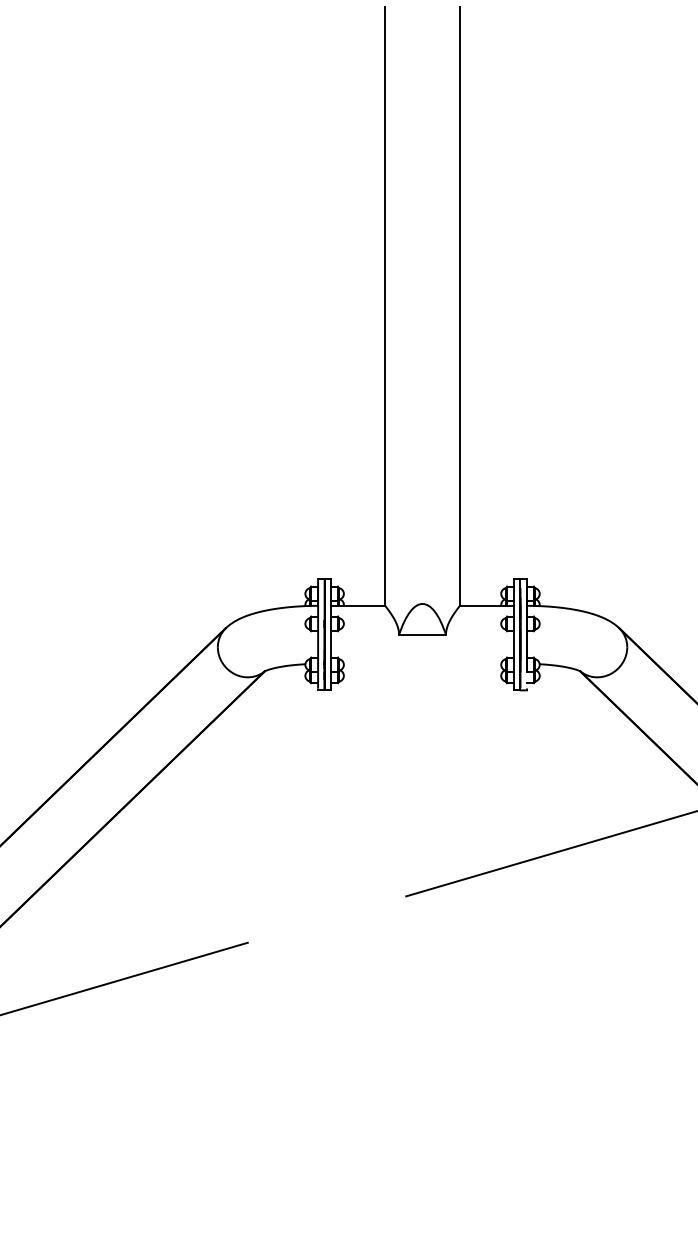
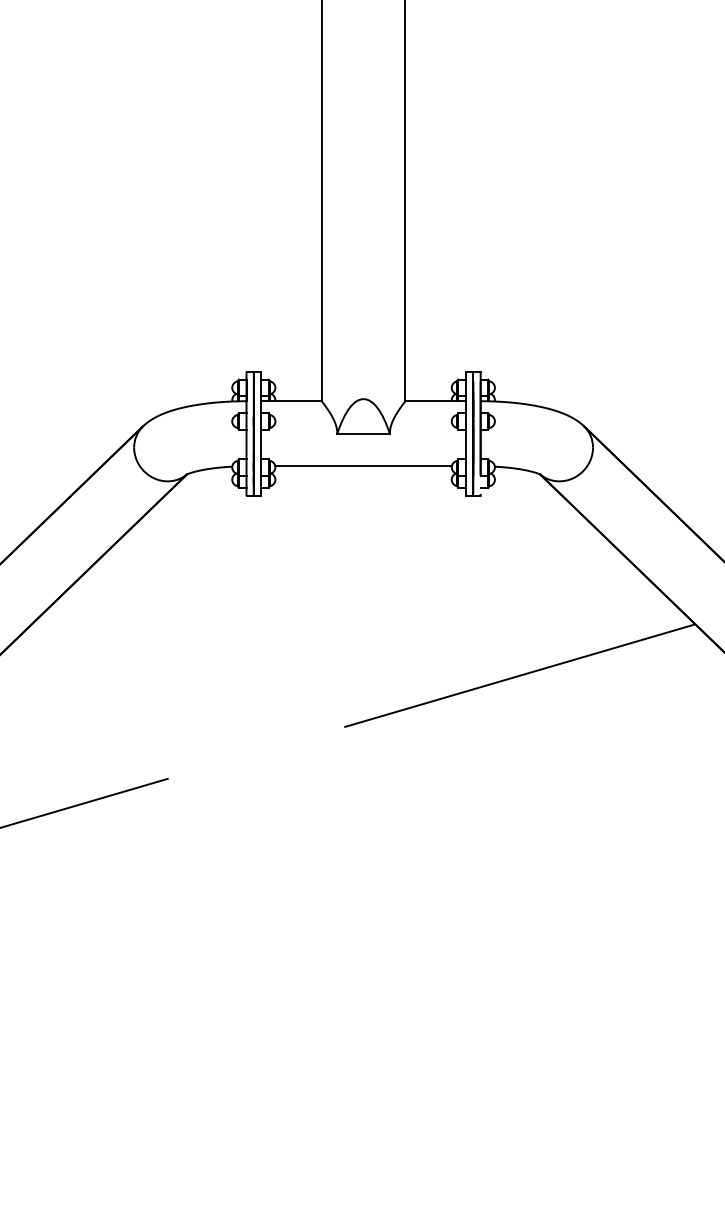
line: (422, 663) -> (363, 465), added

